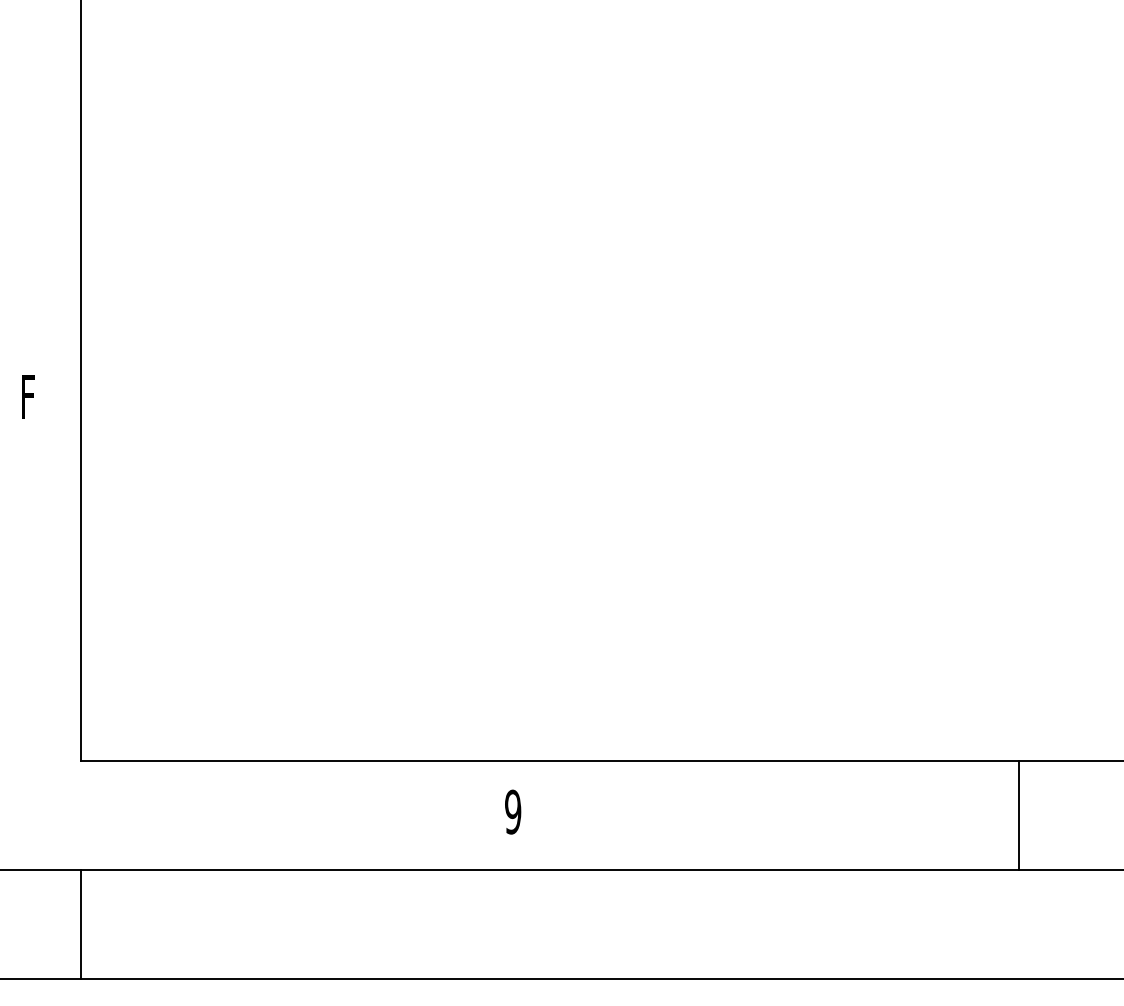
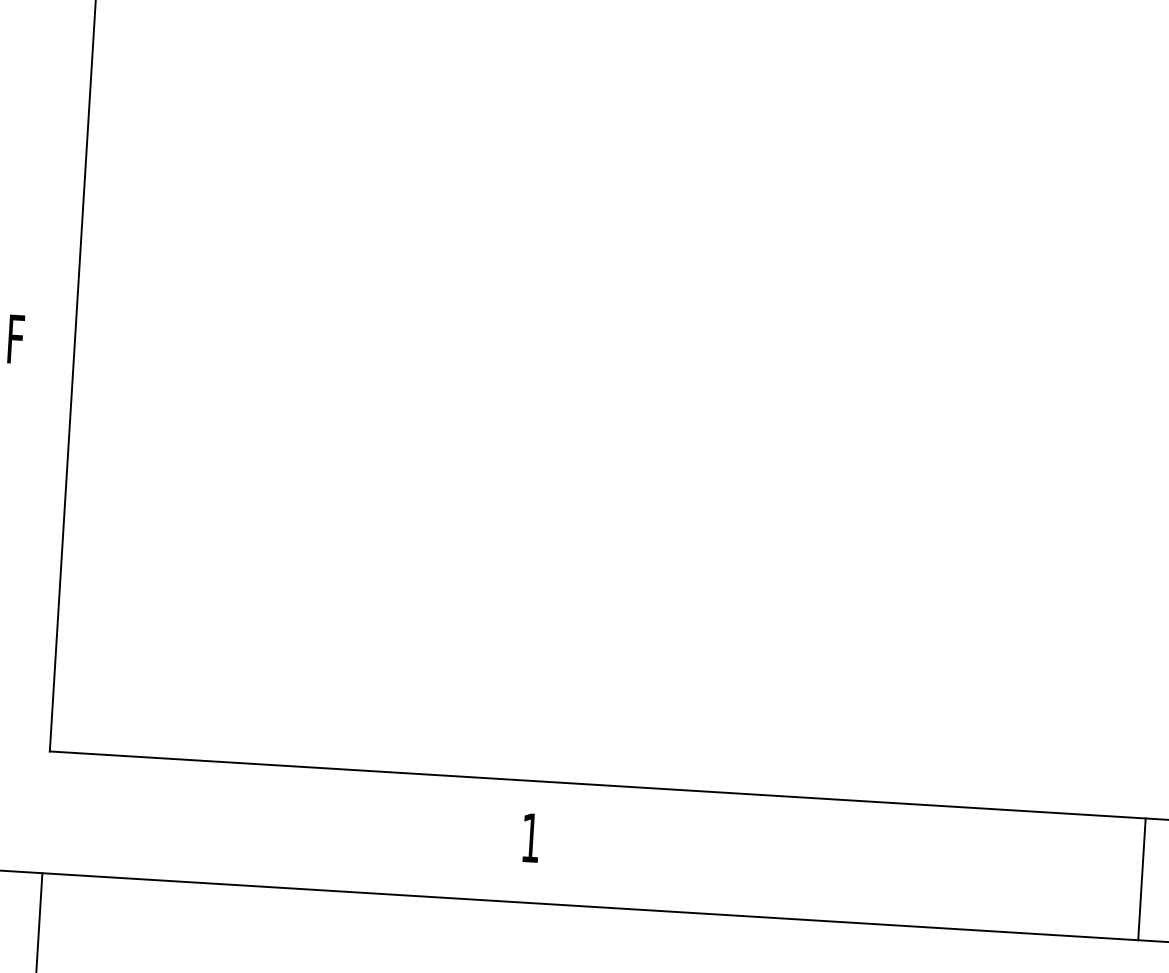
text: (513, 811) -> (531, 837), 9 -> 1
line: (1018, 815) -> (1141, 879), moved

